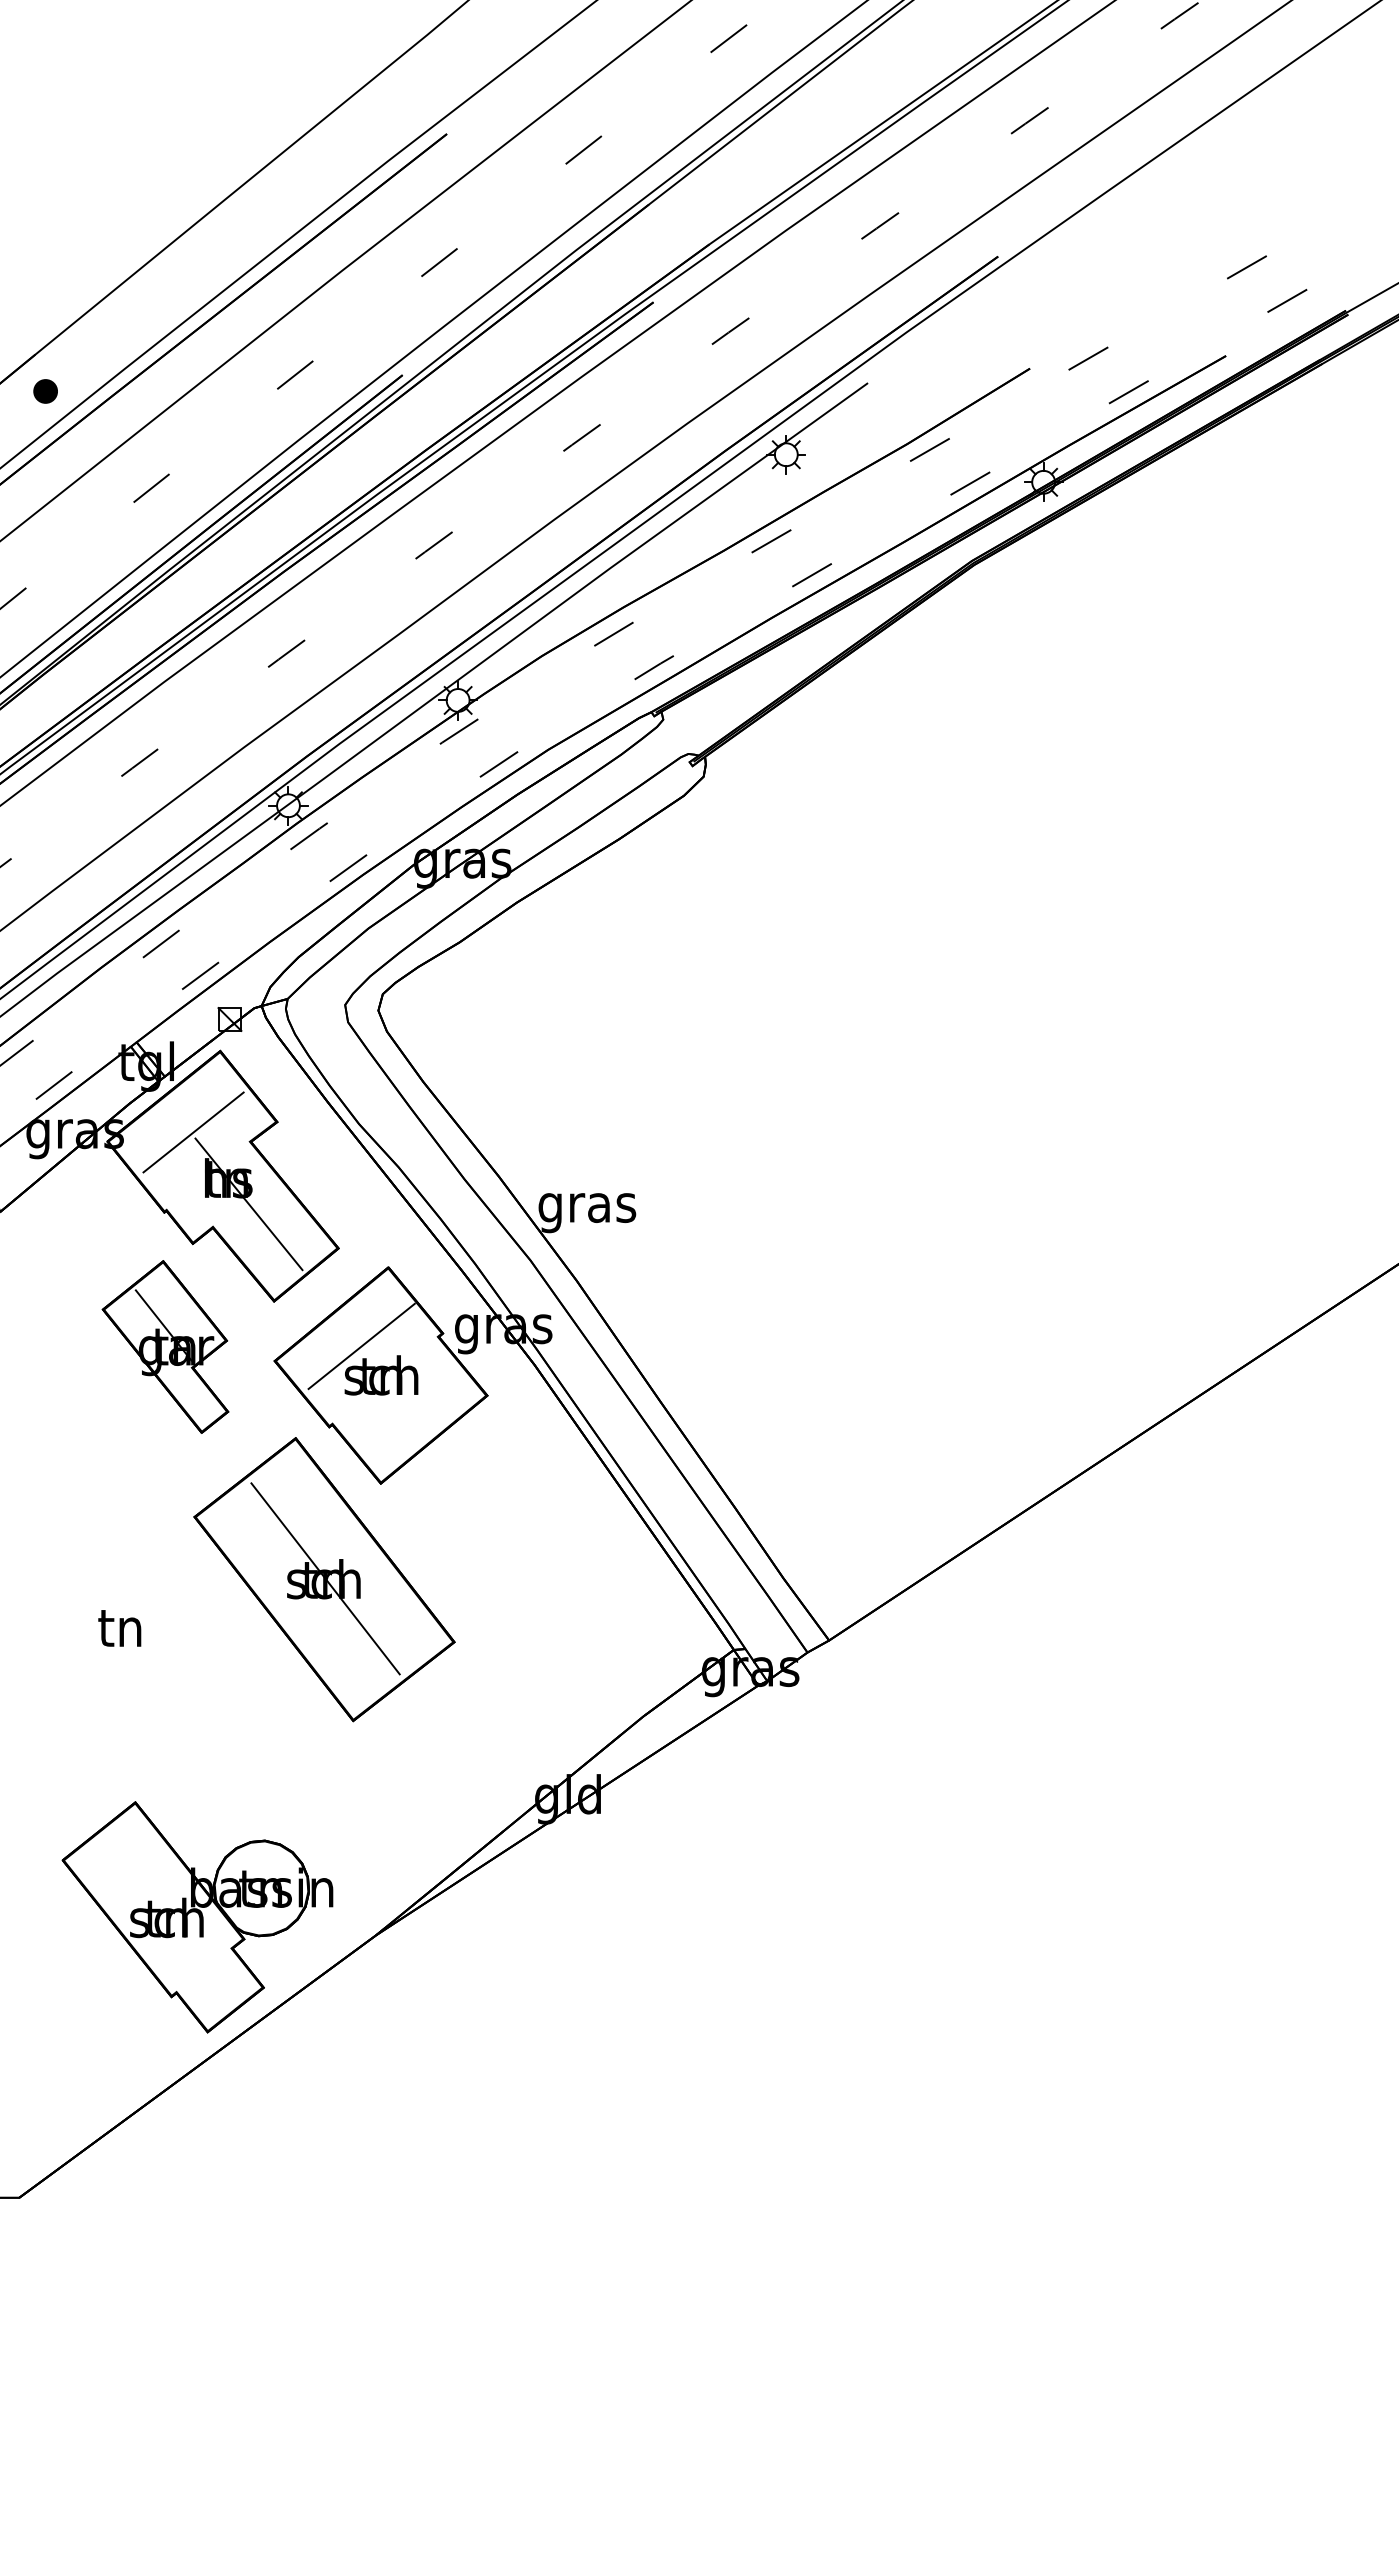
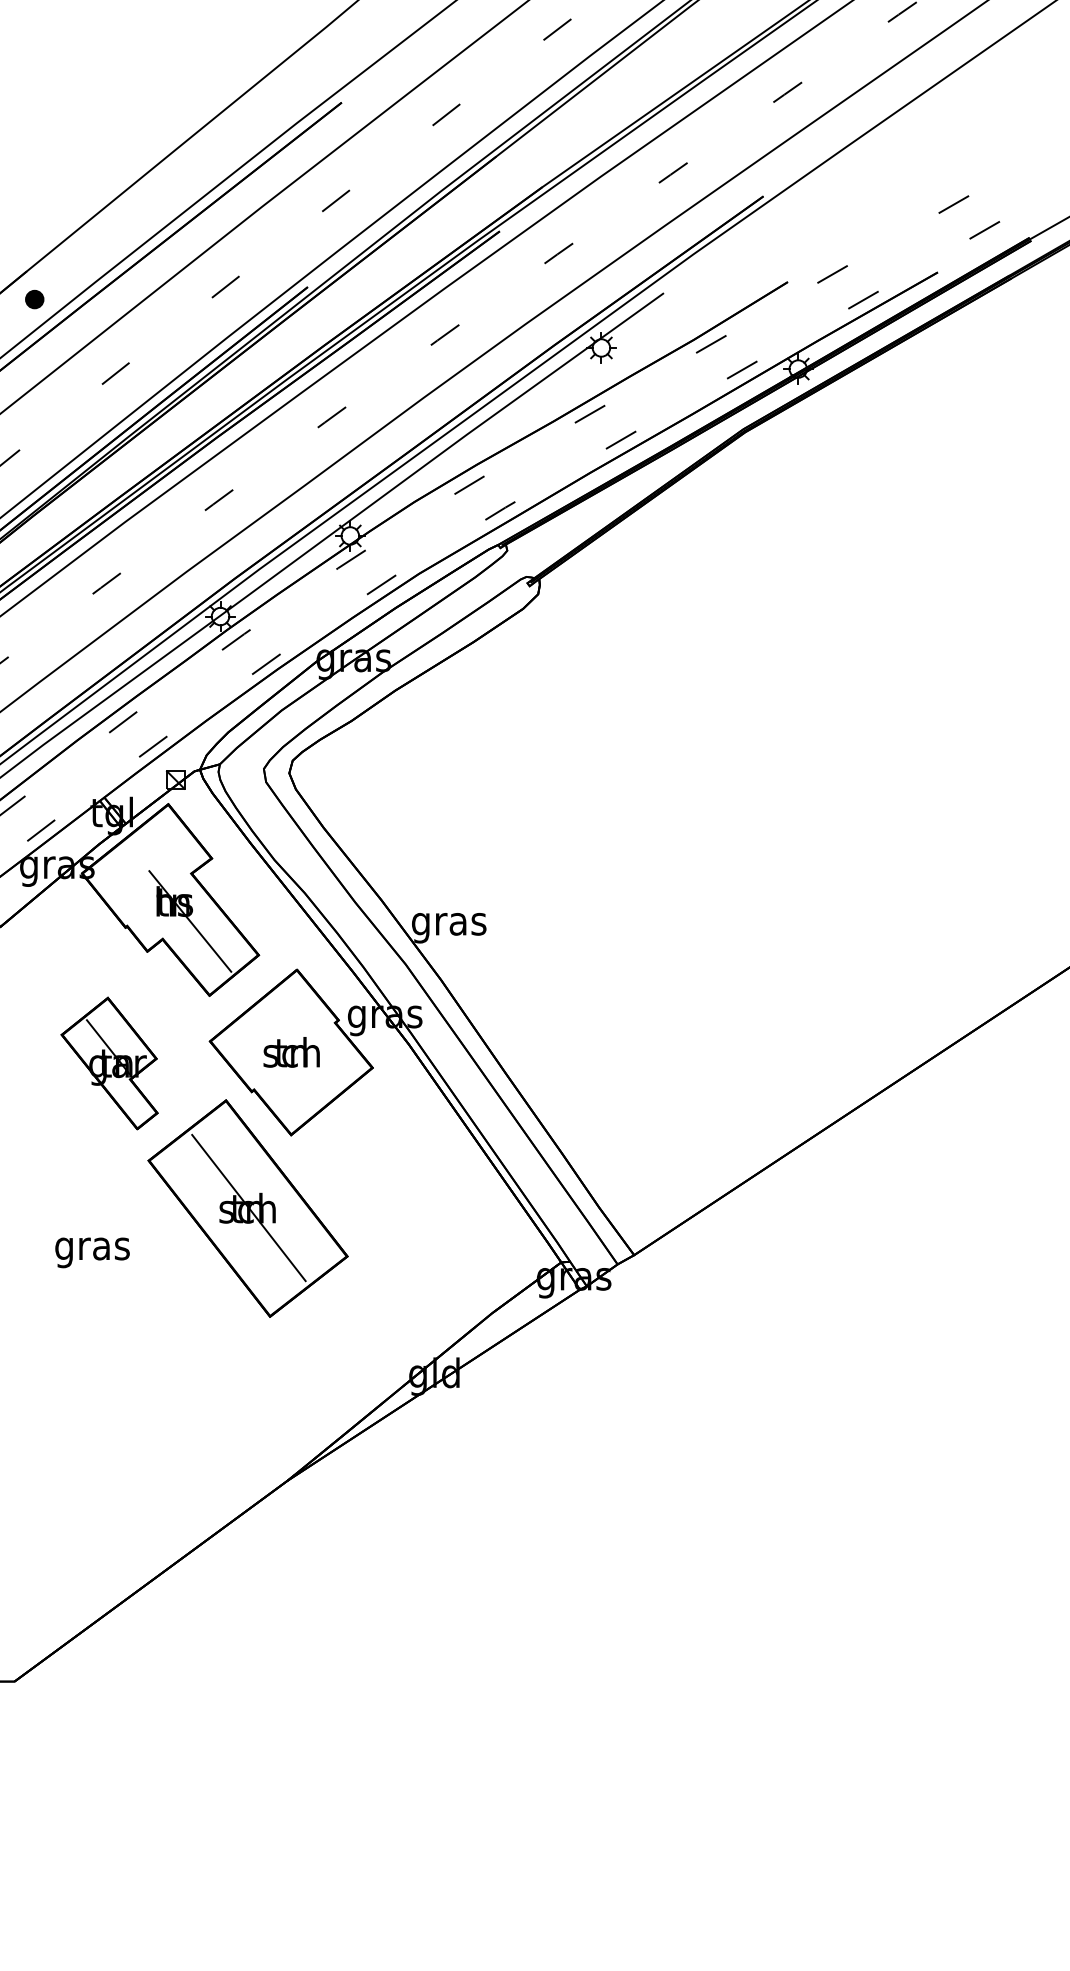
line: (193, 1132) -> (147, 866), removed
line: (361, 1345) -> (276, 1029), removed
part: (165, 1346) -> (109, 1063), moved
text: (120, 1633) -> (92, 1249), tn -> gras
part: (197, 1917) -> (150, 1467), removed

